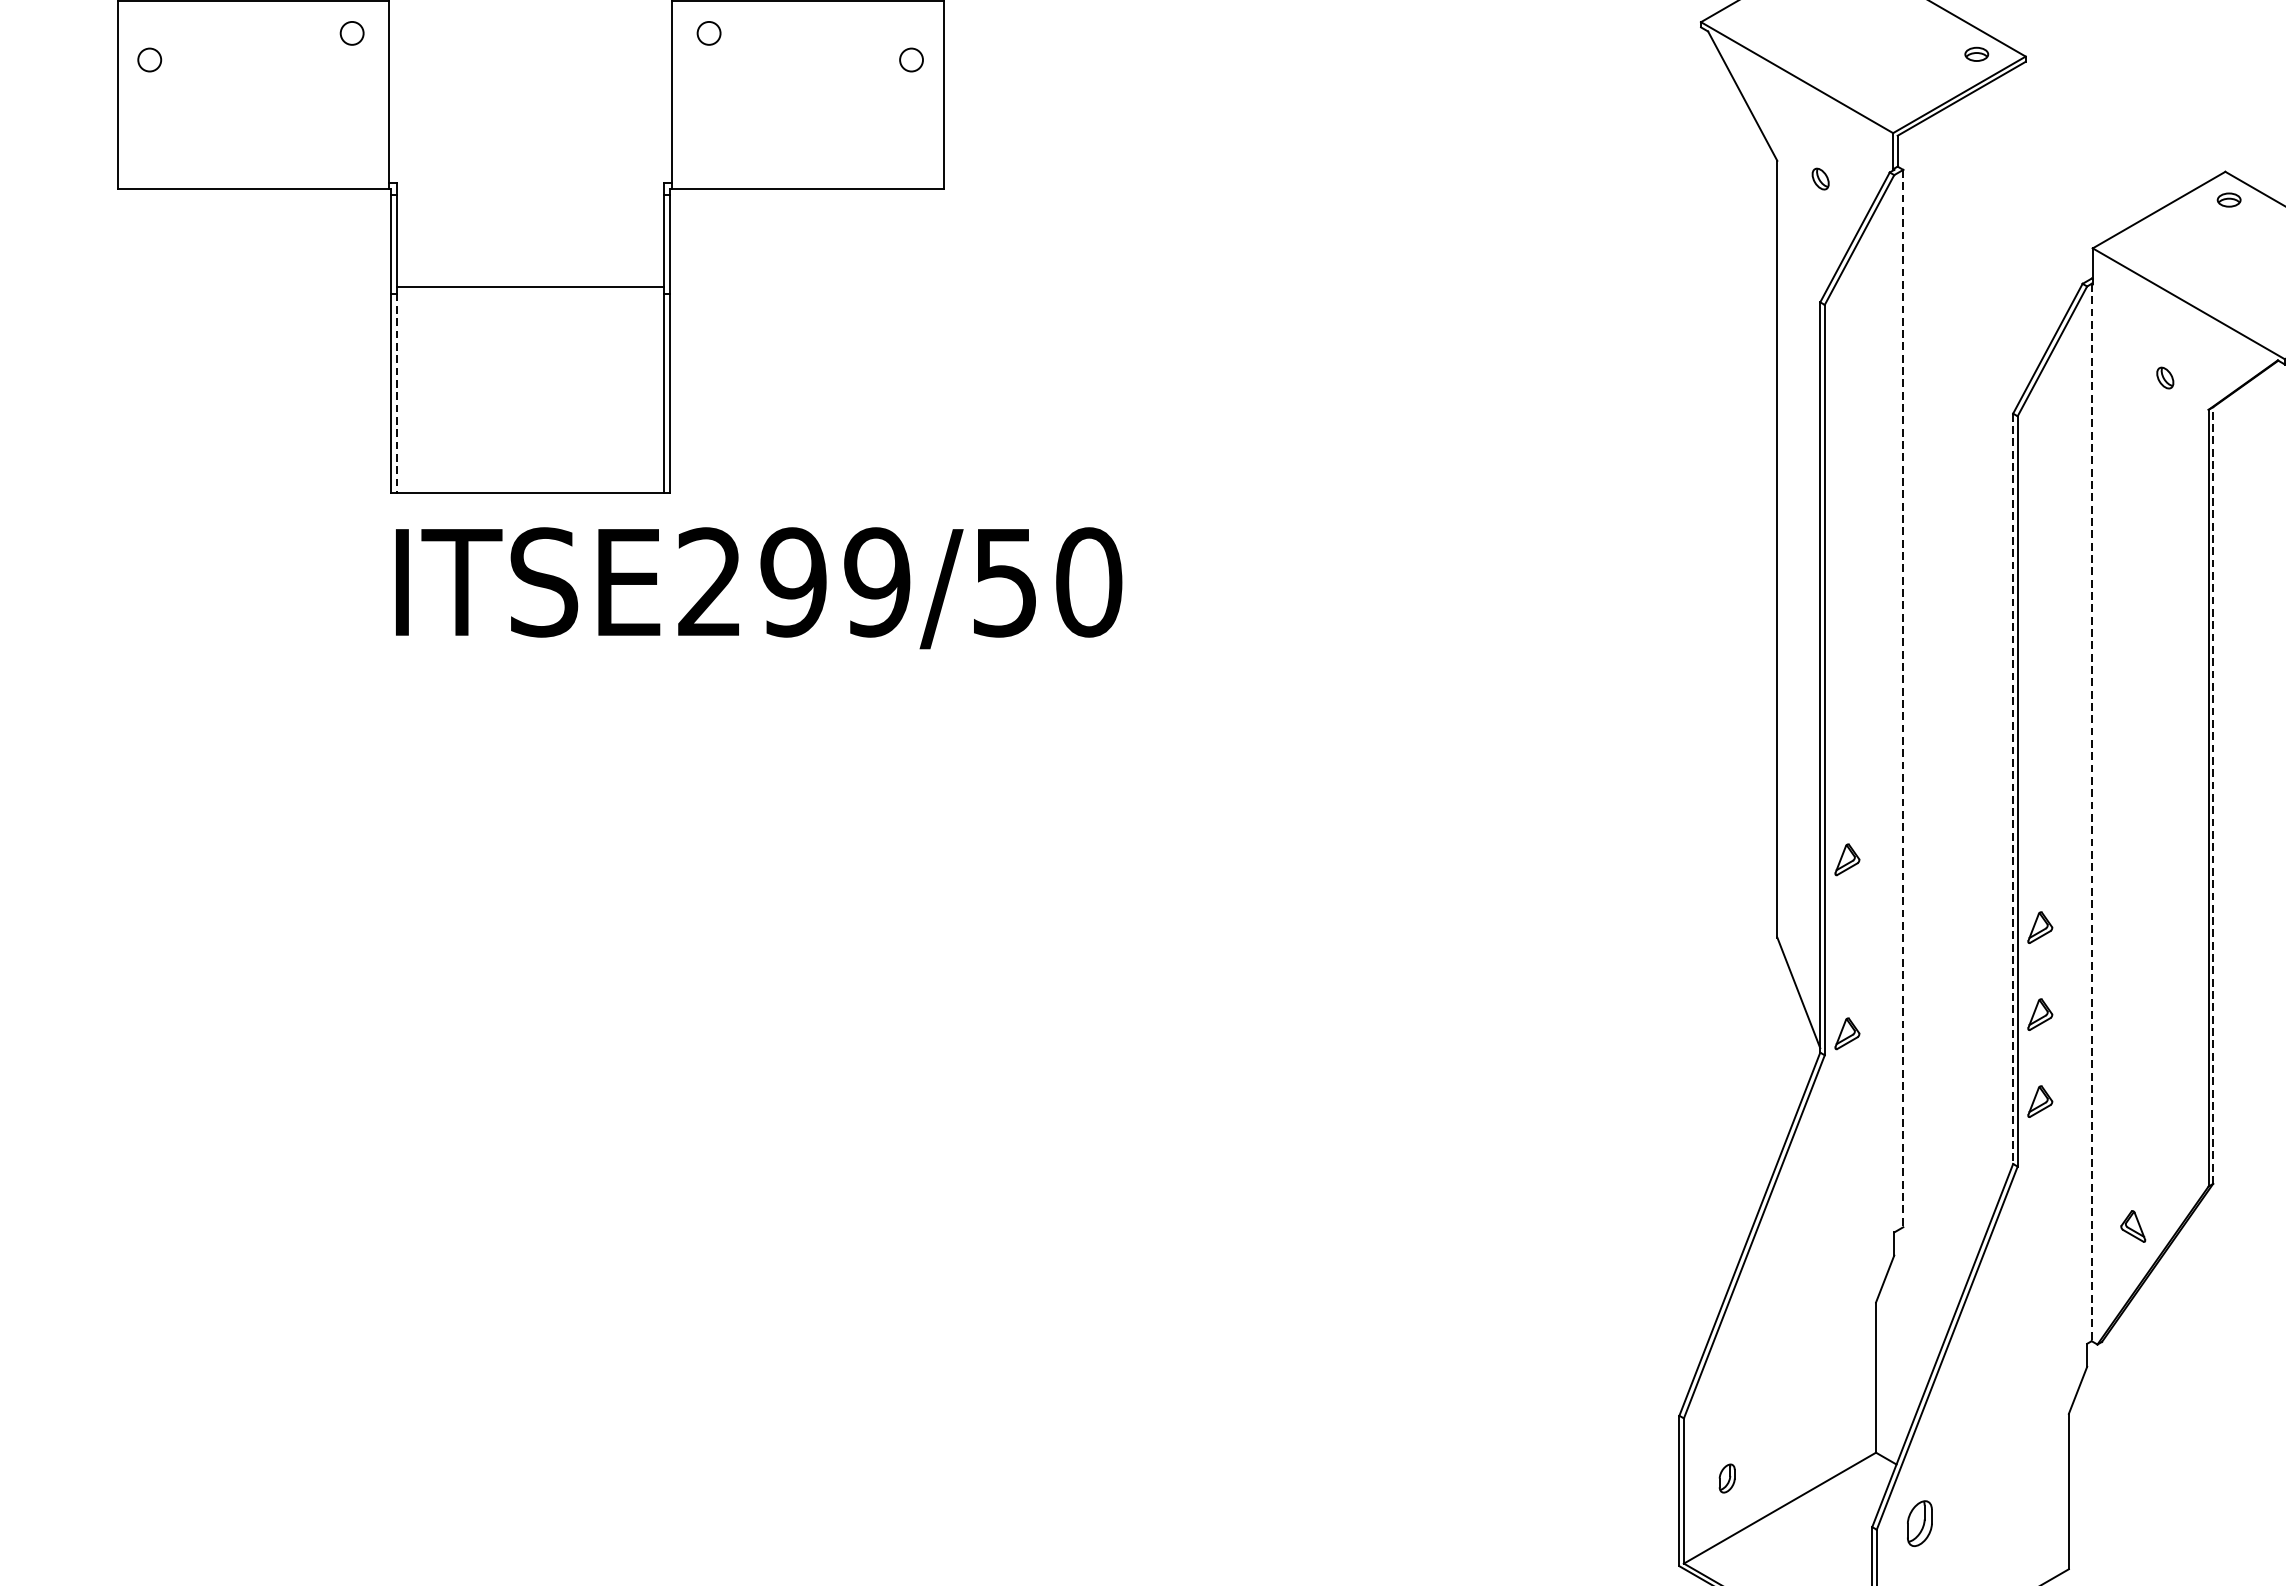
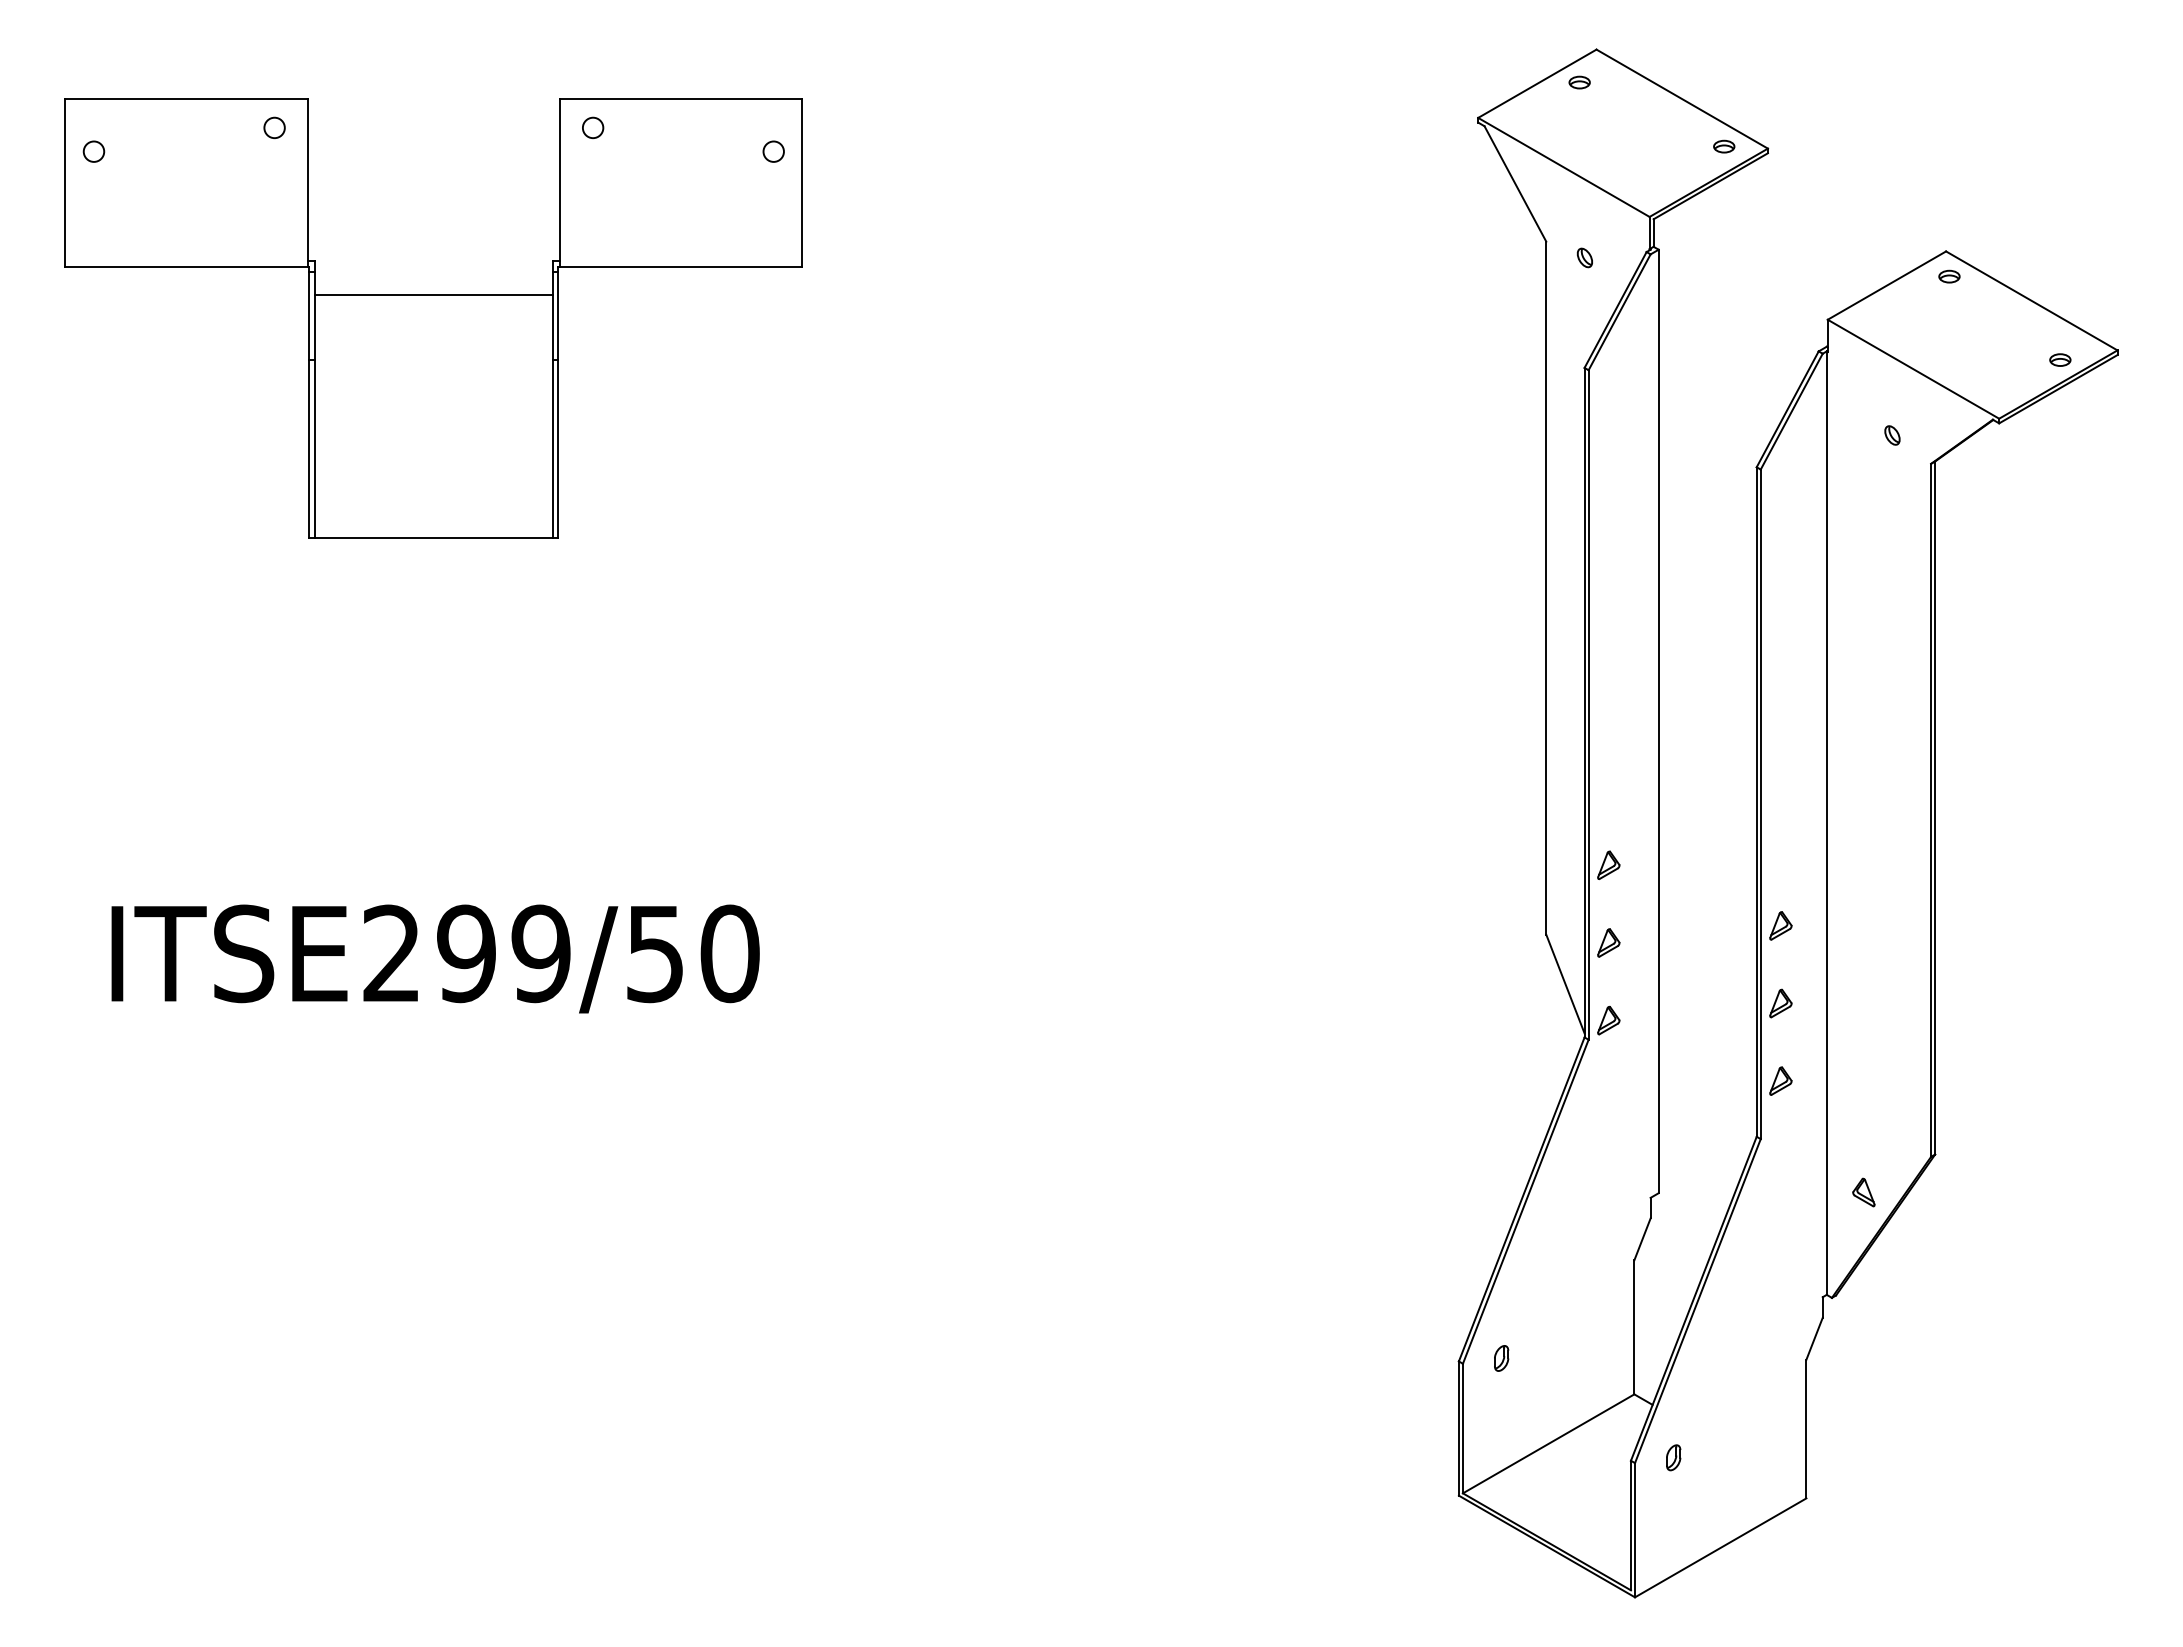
line: (530, 287) -> (433, 295), moved
line: (397, 393) -> (315, 449), dashed -> solid
text: (758, 587) -> (435, 958), moved
line: (1903, 698) -> (1658, 721), dashed -> solid
line: (2012, 789) -> (1756, 802), dashed -> solid
line: (2213, 796) -> (1935, 808), dashed -> solid
line: (2091, 812) -> (1826, 823), dashed -> solid
part: (1847, 946) -> (1608, 942), added
part: (1727, 1478) -> (1501, 1358), moved
part: (1919, 1523) -> (1673, 1457), size x0.62

